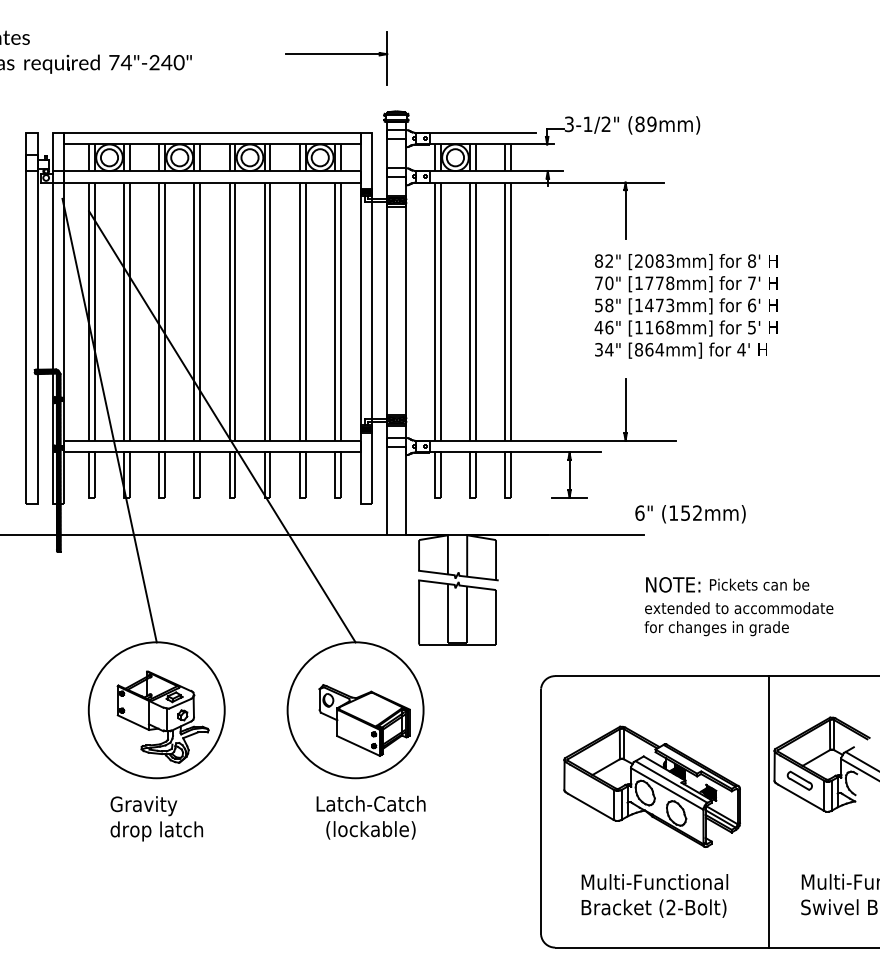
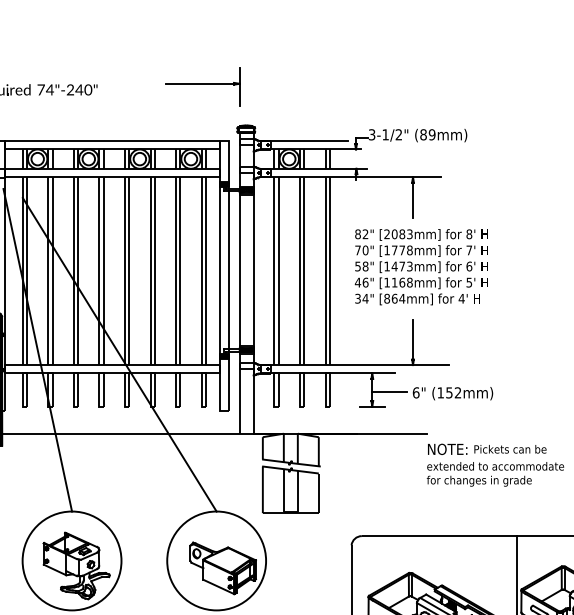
text: (685, 306) -> (420, 267), moved
line: (593, 478) -> (389, 392), added
text: (690, 514) -> (452, 393), moved
text: (738, 606) -> (495, 465), moved

